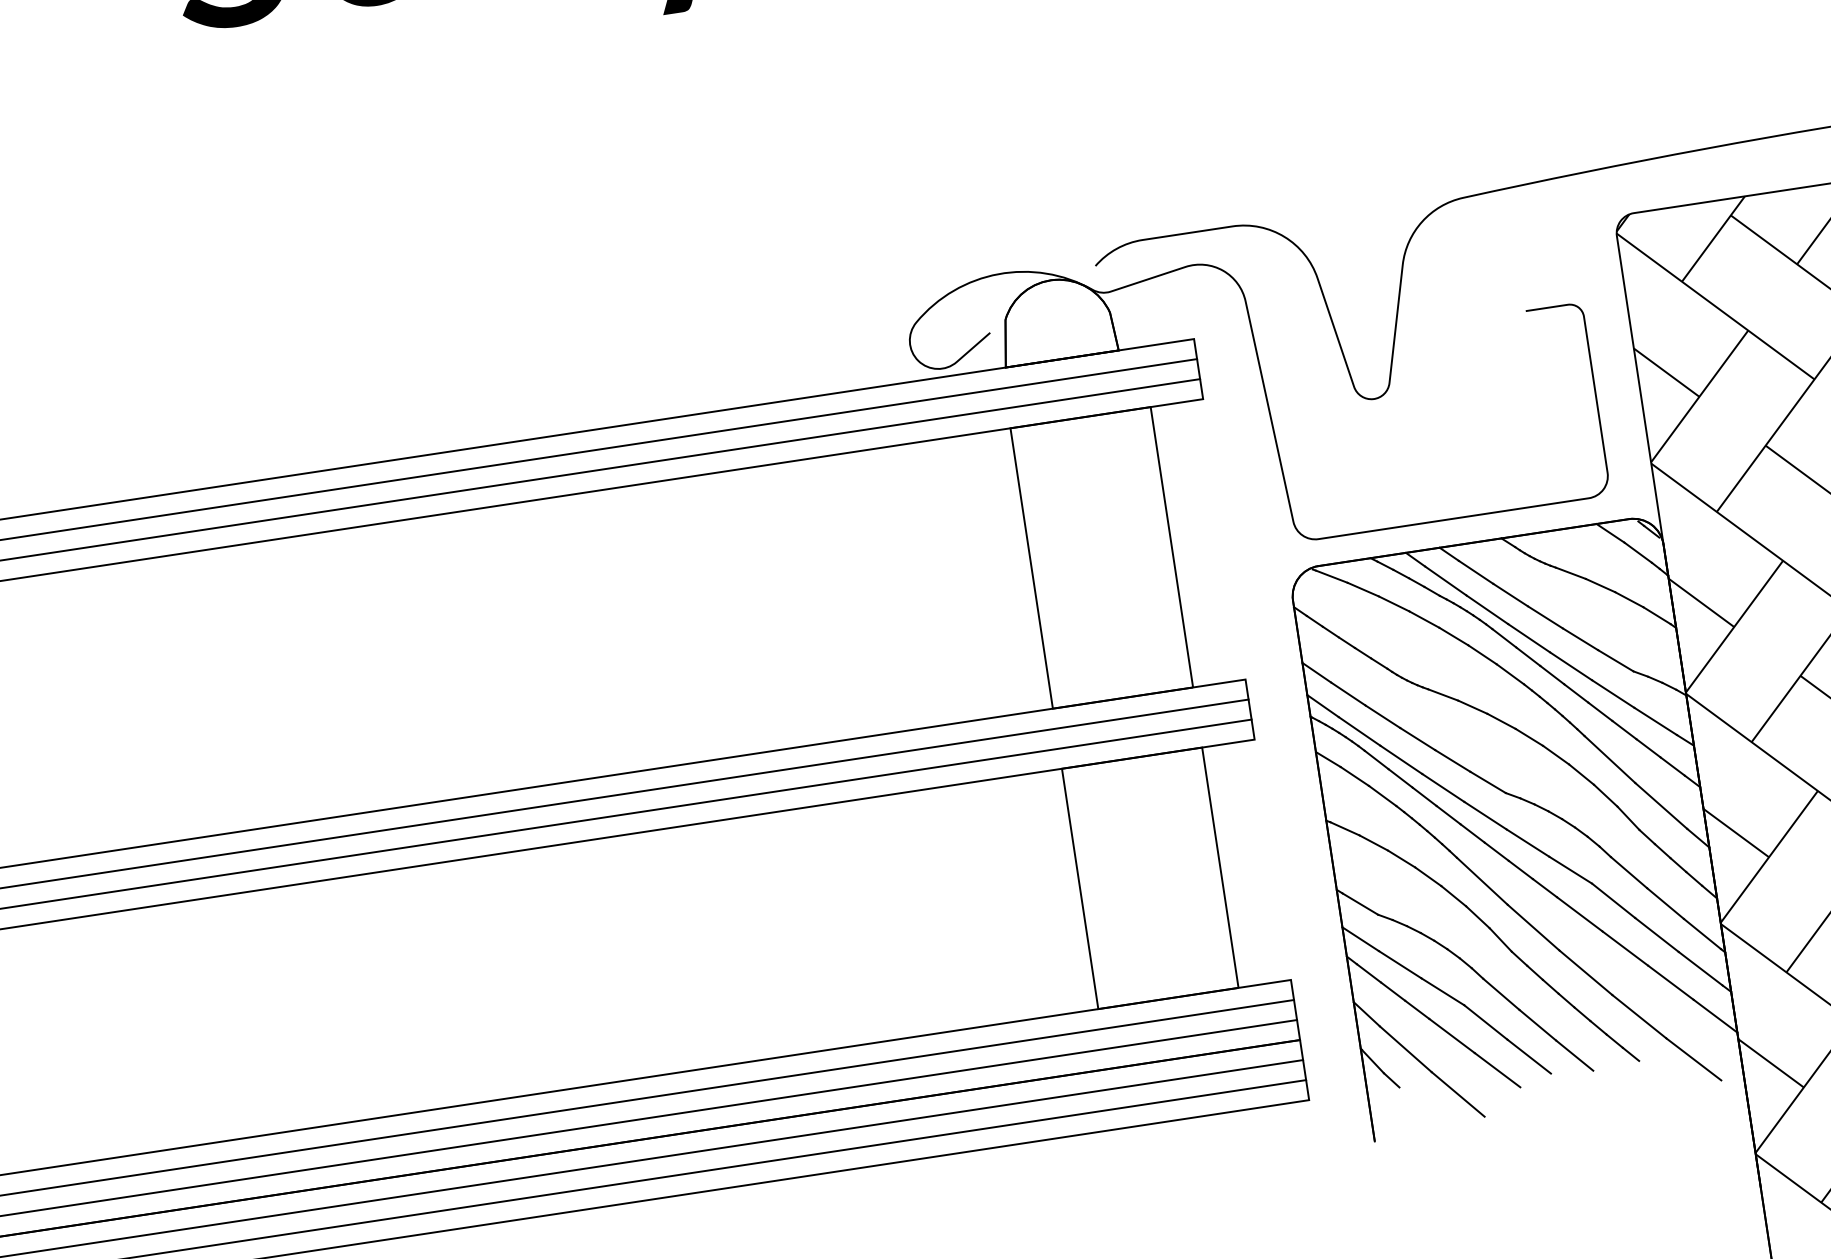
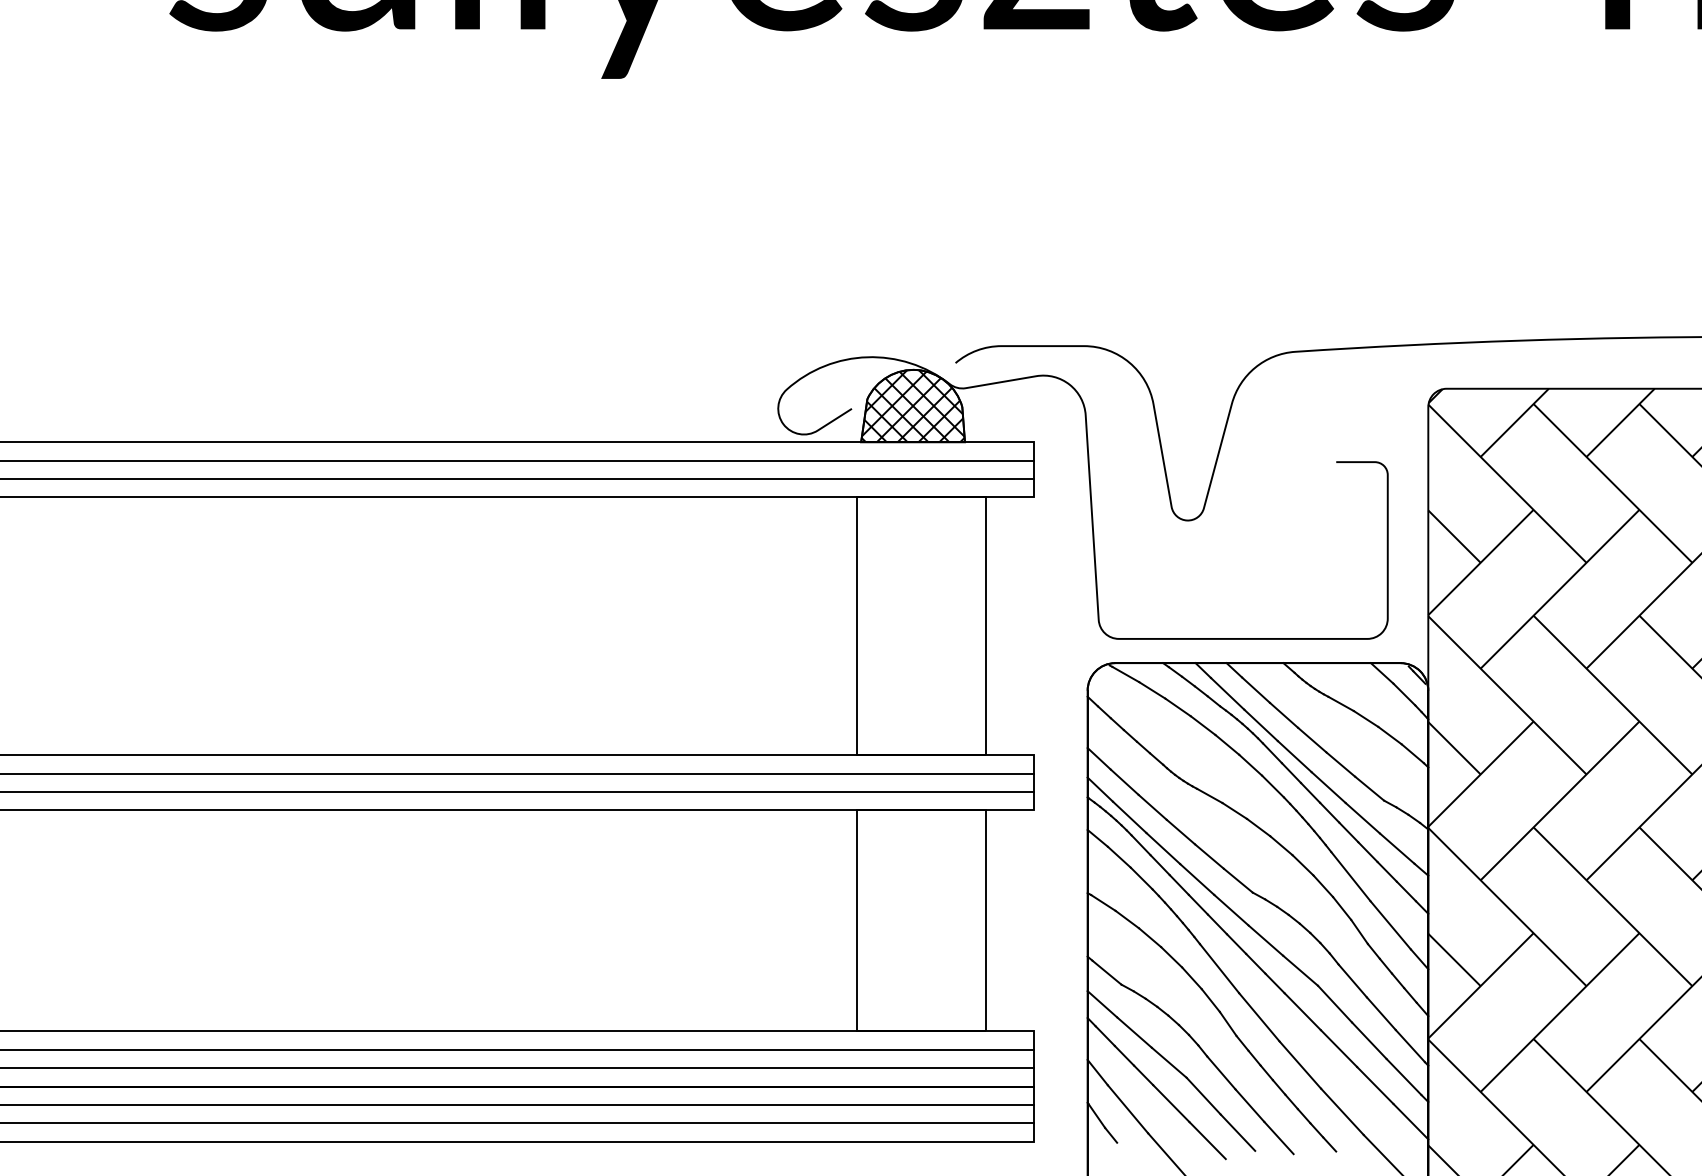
hatch: (1055, 320) -> (912, 406), added

